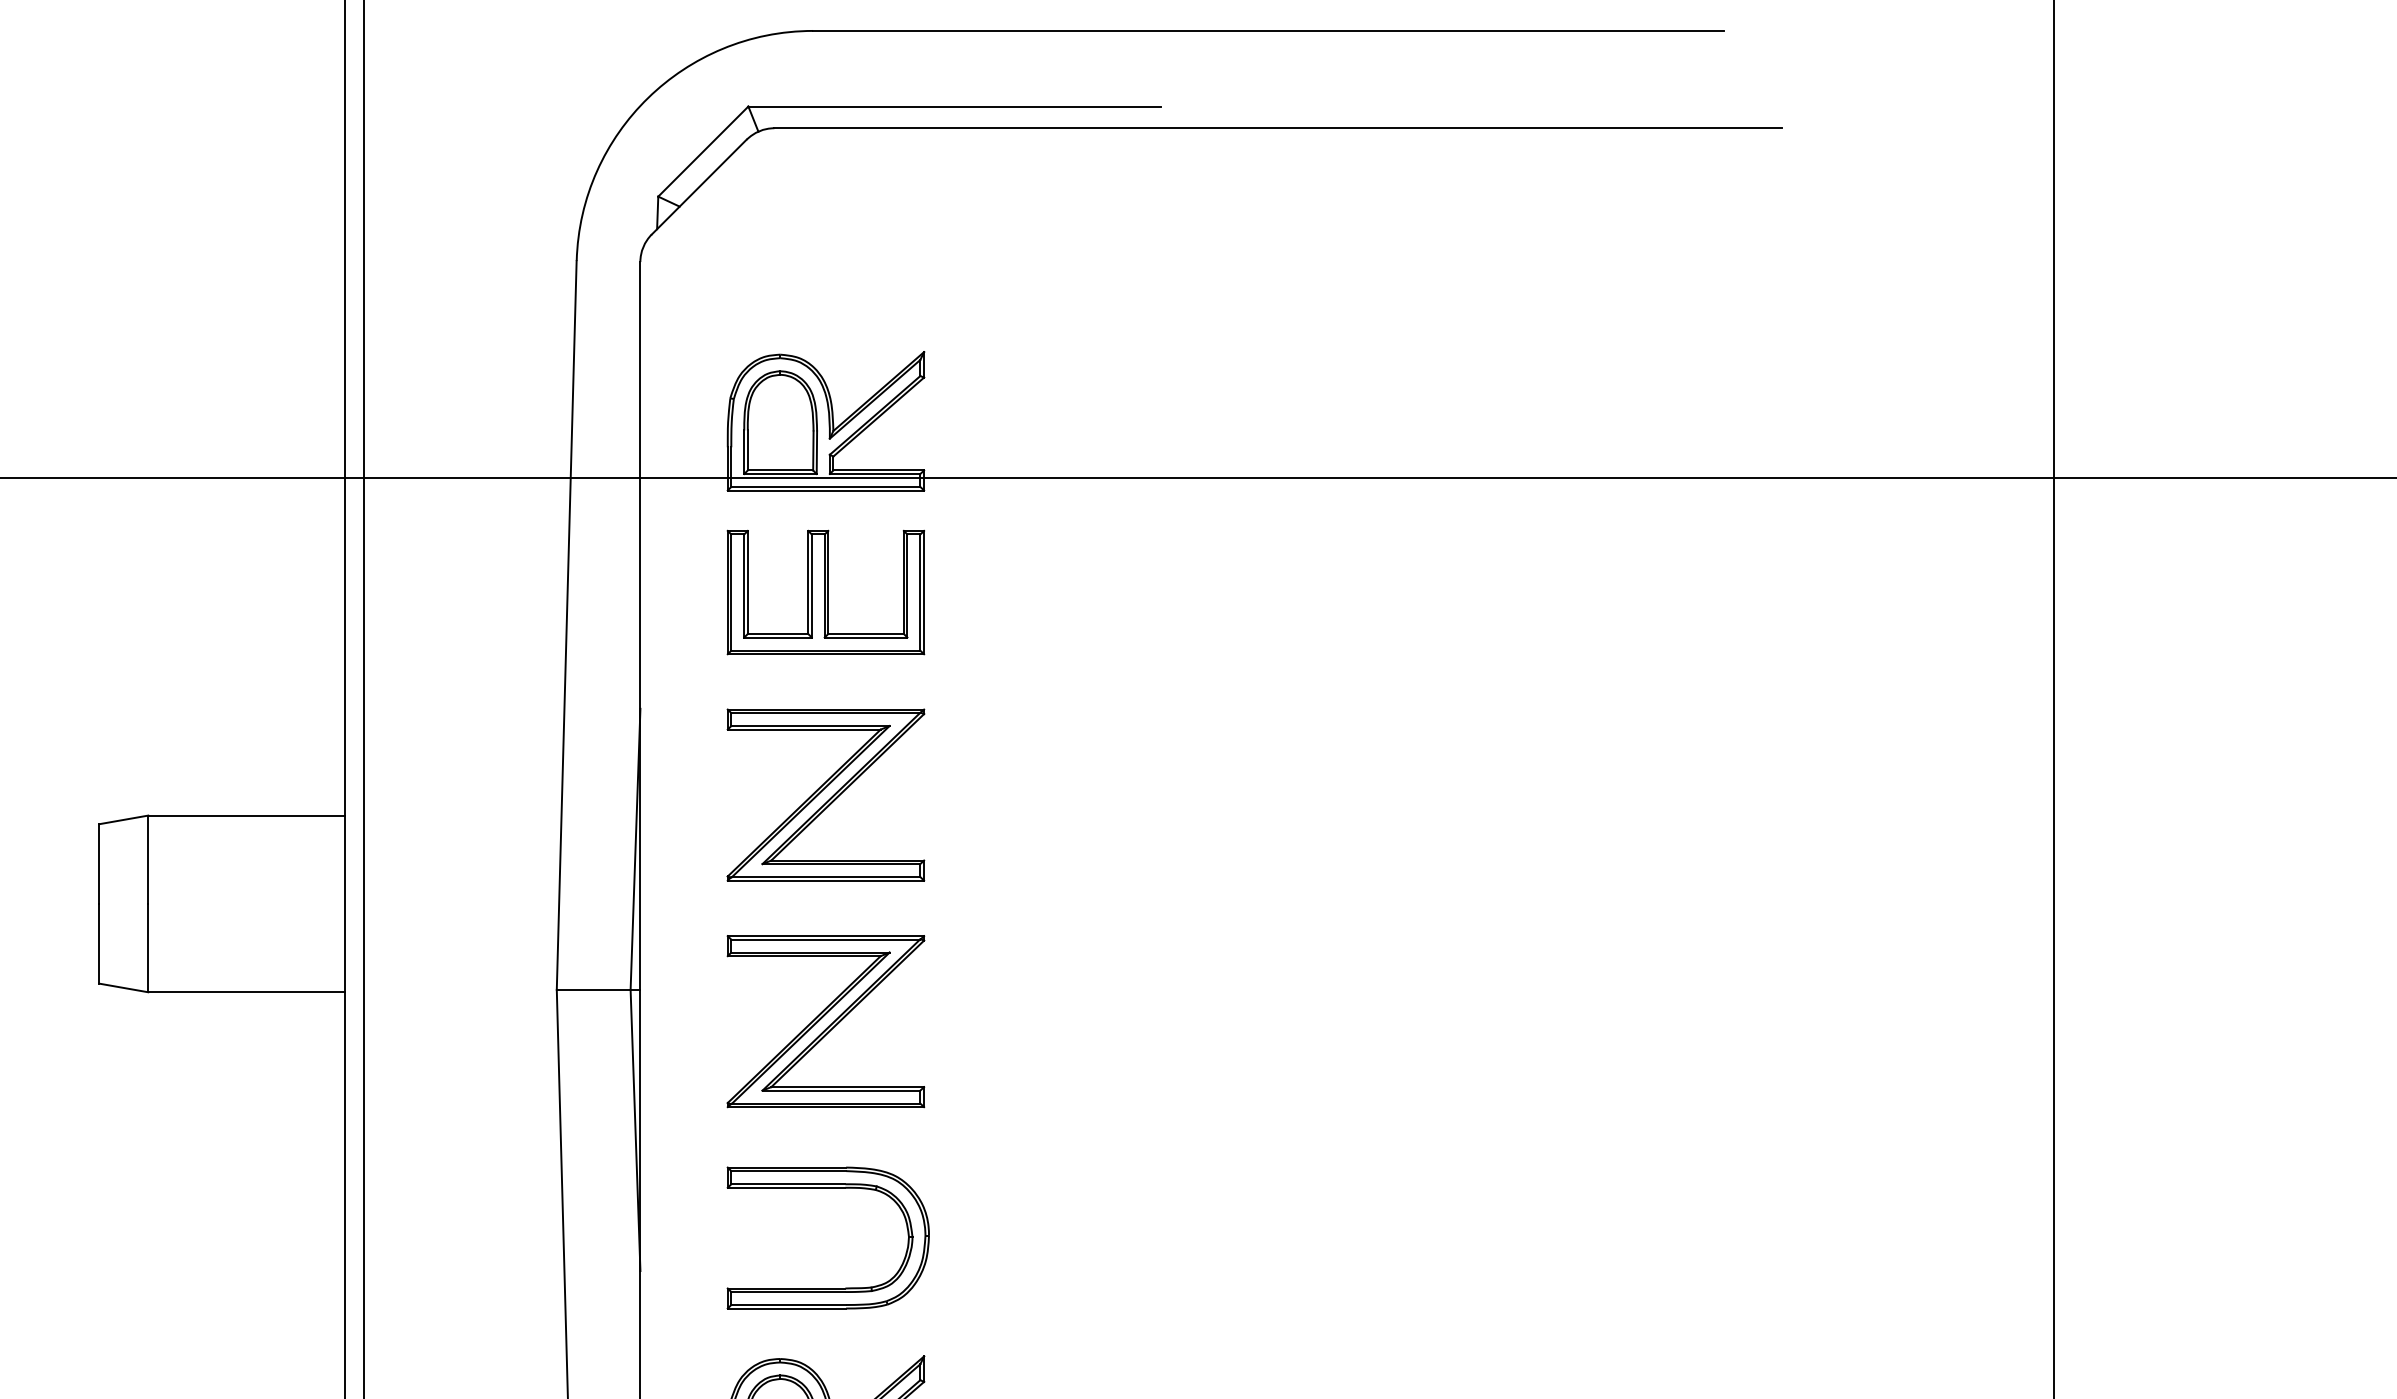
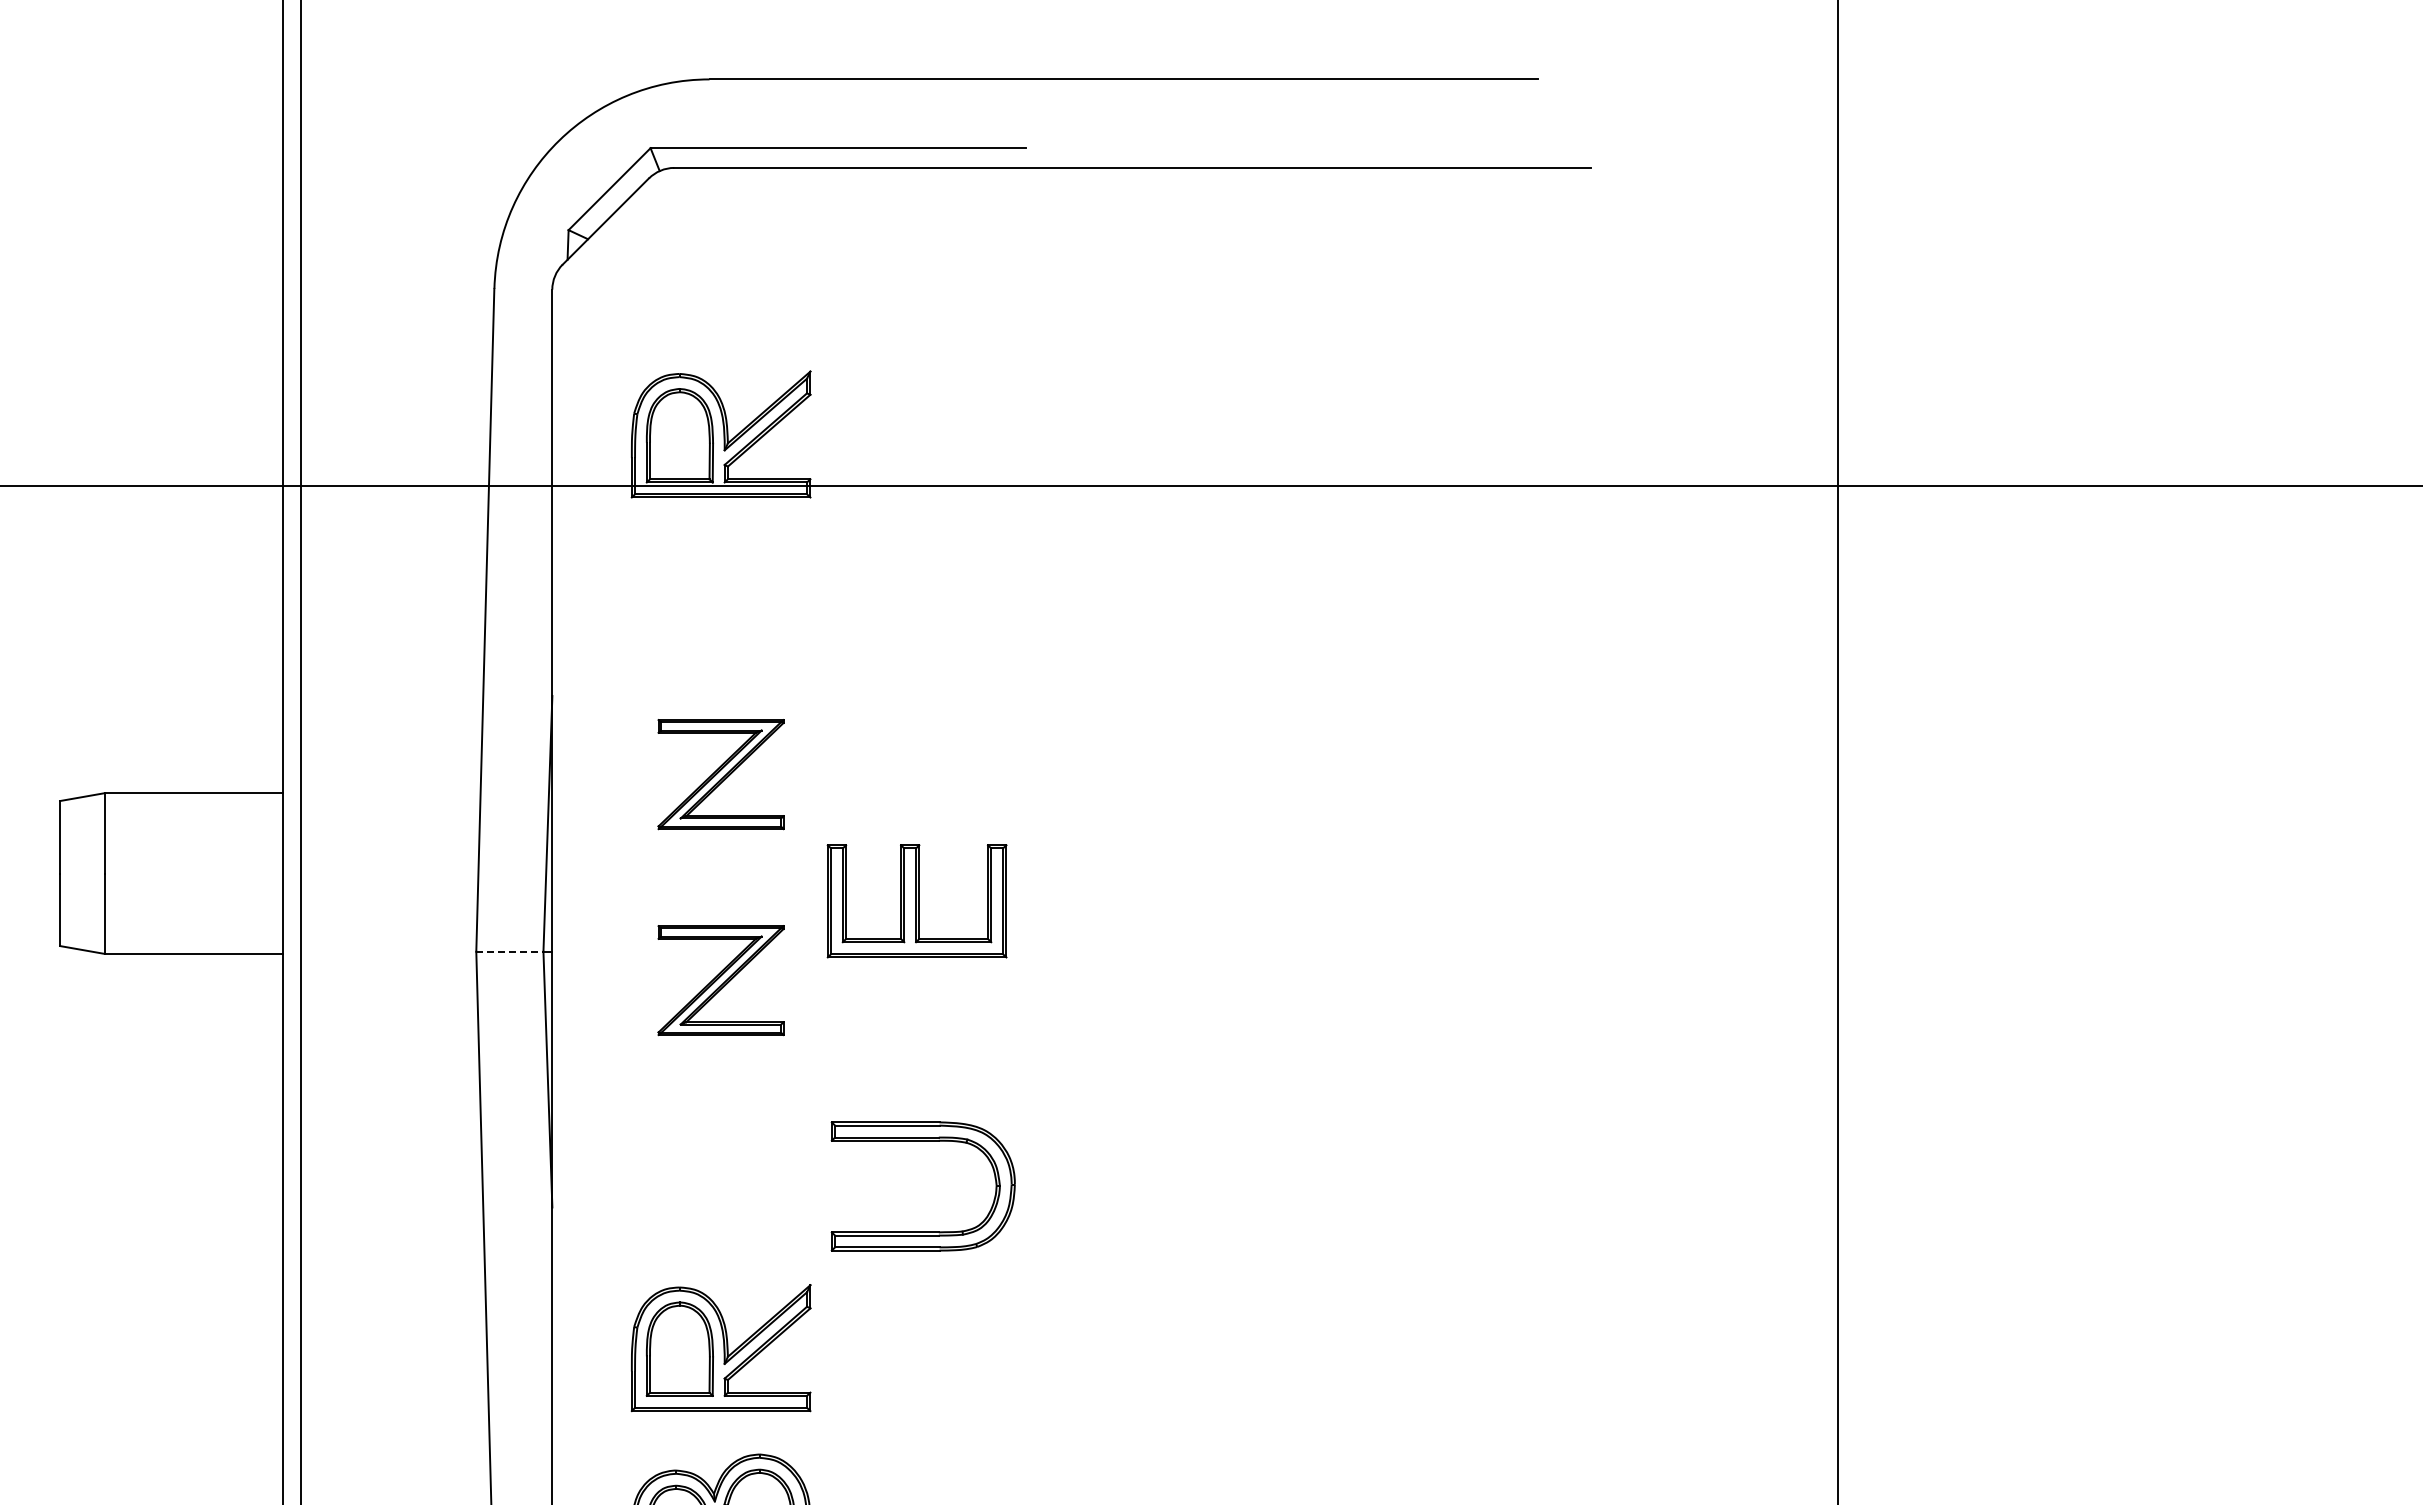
part: (825, 592) -> (916, 901), moved
part: (825, 795) -> (720, 774), size x0.7
line: (593, 989) -> (509, 951), solid -> dashed
part: (825, 1021) -> (720, 980), size x0.7
part: (827, 1188) -> (922, 1141), moved

